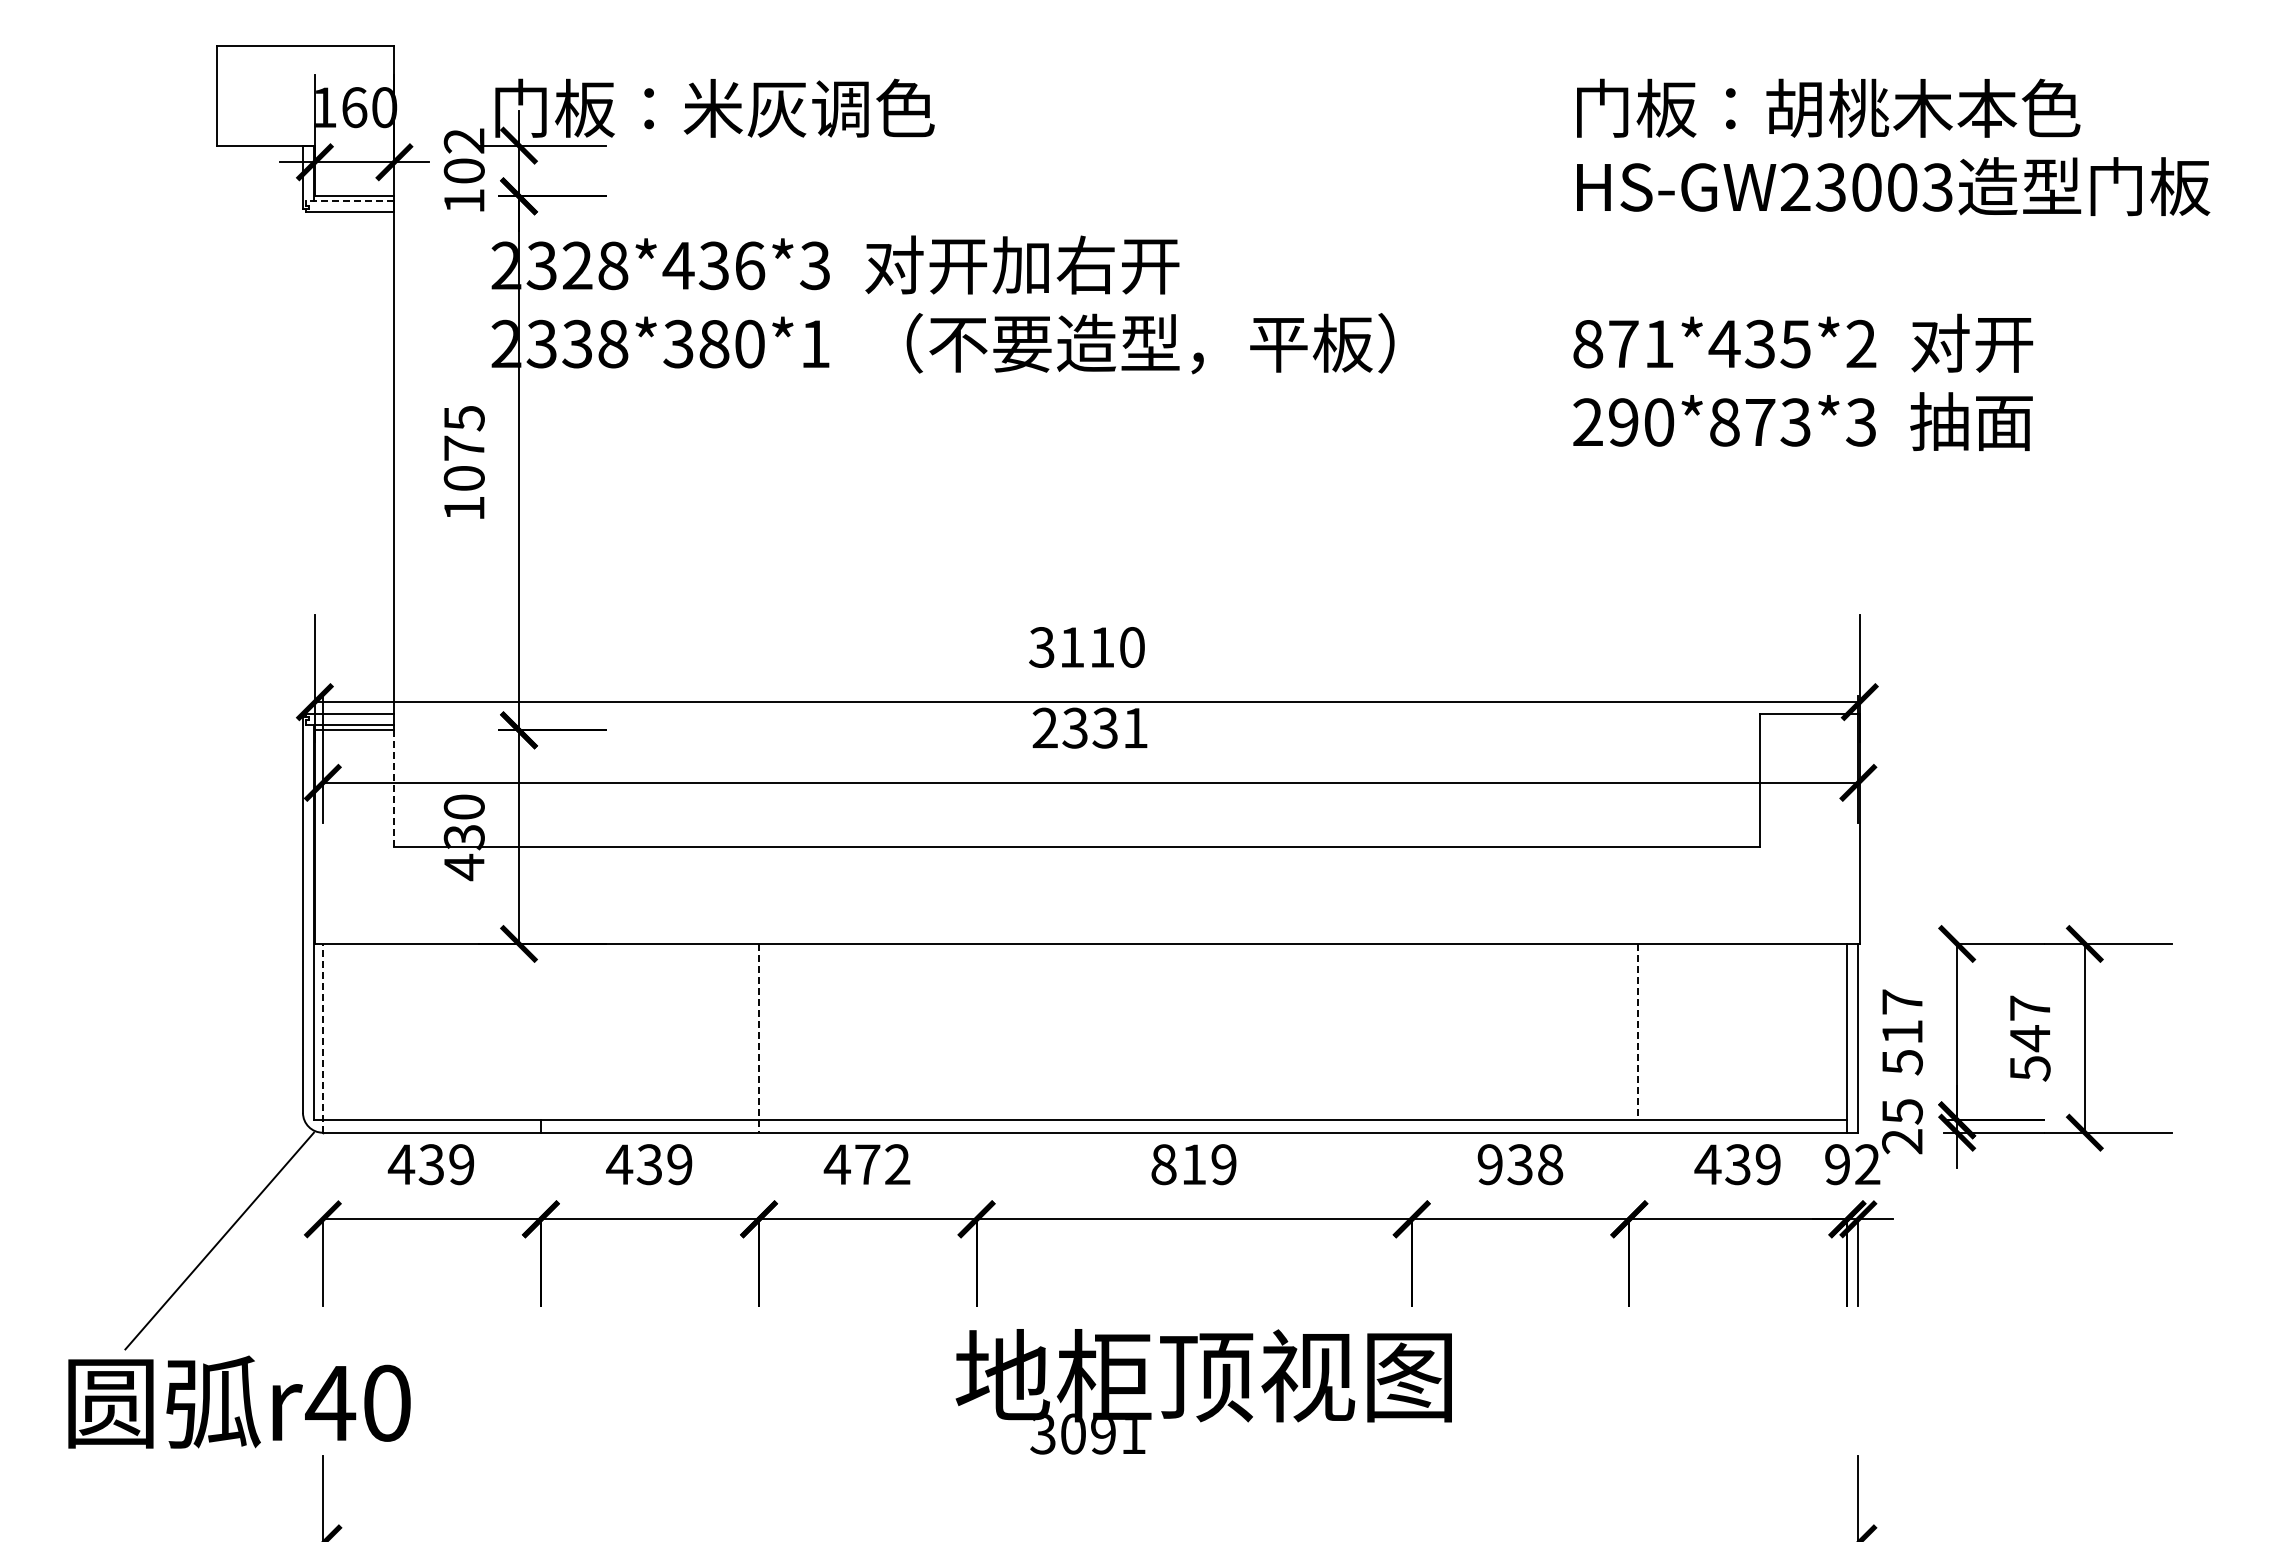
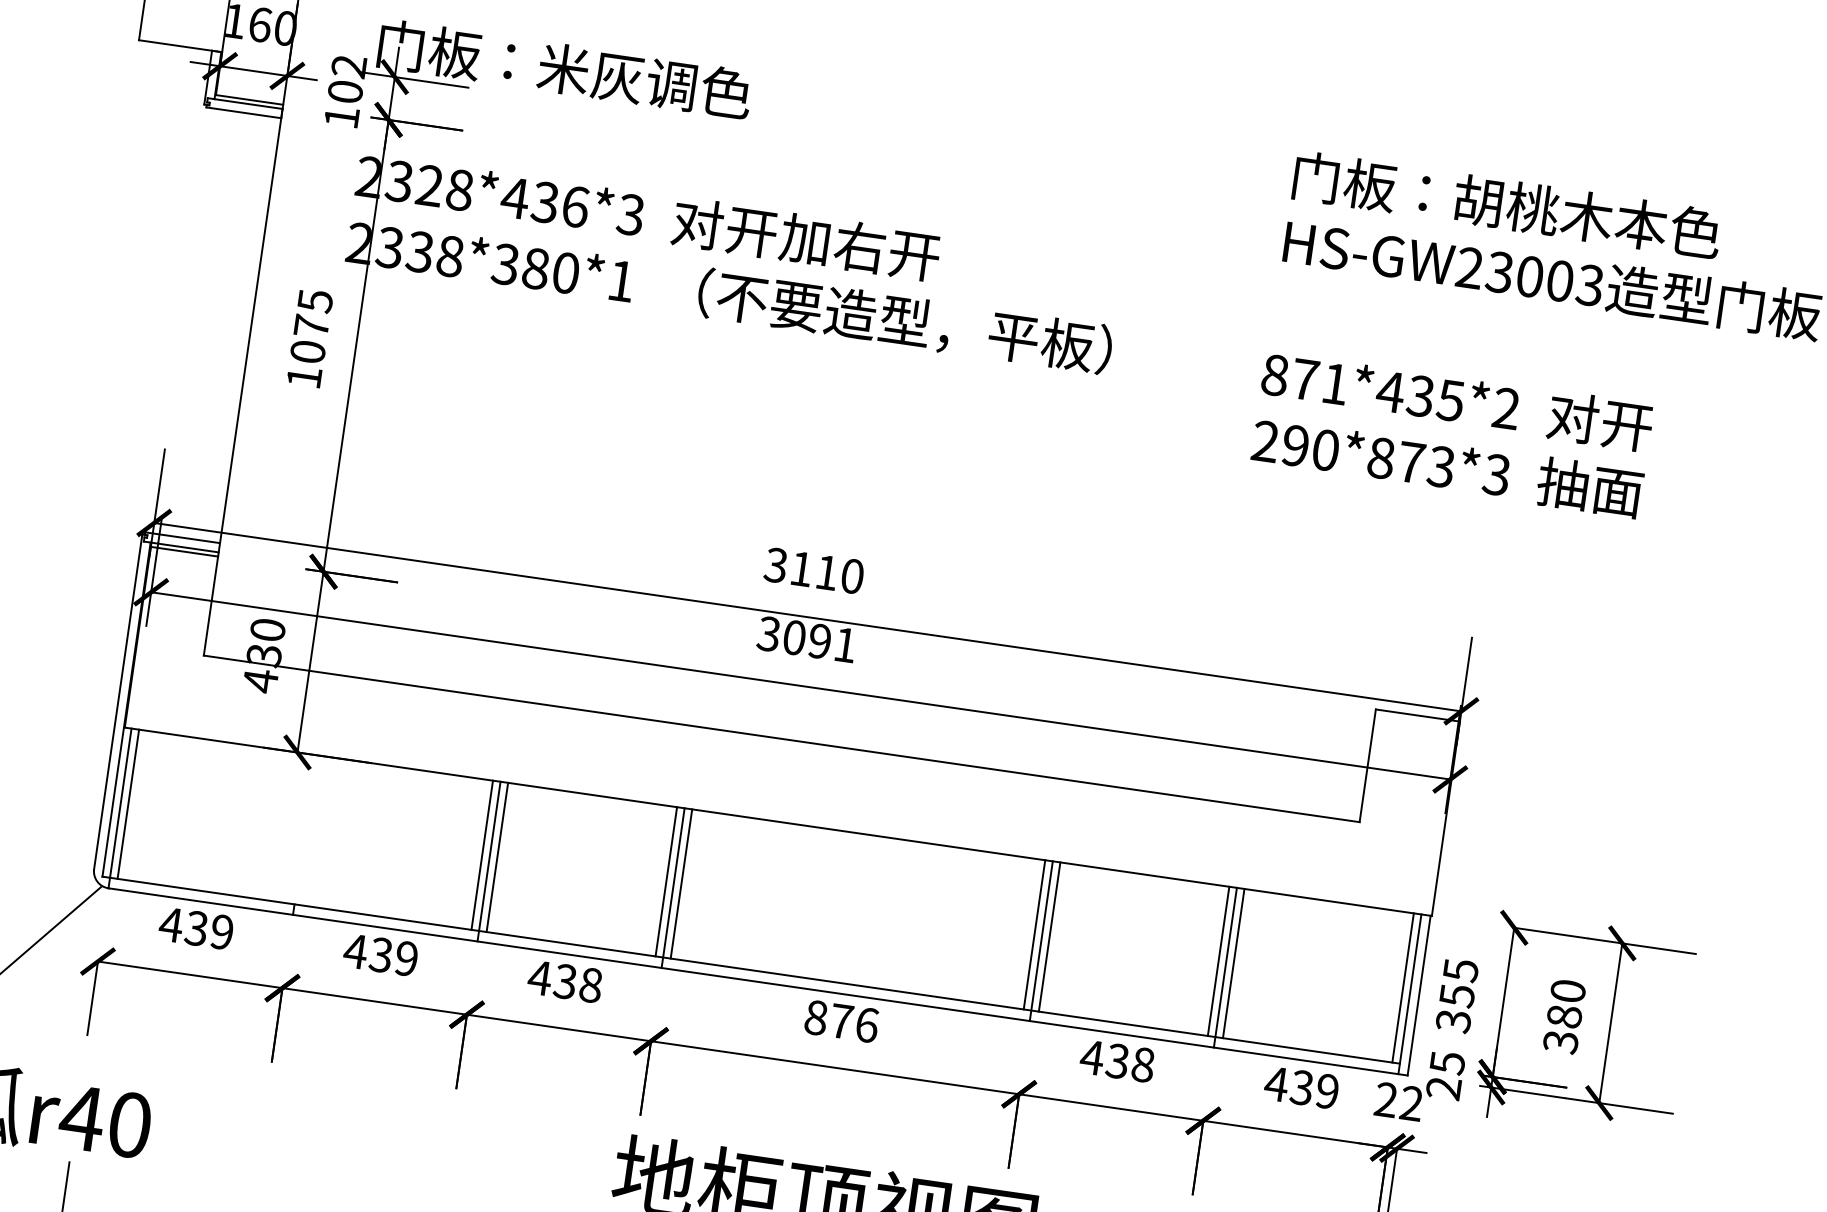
line: (349, 201) -> (244, 103), dashed -> solid
text: (1074, 727) -> (793, 637), 2331 -> 3091
line: (394, 788) -> (211, 605), dashed -> solid
line: (331, 1031) -> (128, 803), added
line: (750, 1031) -> (482, 854), added
line: (767, 1031) -> (497, 856), added
line: (967, 1031) -> (666, 881), added
line: (985, 1031) -> (681, 883), added
line: (1402, 1031) -> (1034, 934), added
line: (1420, 1031) -> (1049, 936), added
line: (1620, 1031) -> (1218, 960), added
line: (1838, 1031) -> (1403, 987), added
line: (1638, 1032) -> (1233, 963), dashed -> solid
text: (1902, 1032) -> (1457, 996), 517 -> 355
line: (322, 1037) -> (119, 807), dashed -> solid
line: (976, 1037) -> (673, 887), added
line: (1411, 1037) -> (1041, 940), added
line: (1629, 1037) -> (1225, 967), added
line: (759, 1038) -> (489, 861), dashed -> solid
text: (2029, 1038) -> (1563, 1016), 547 -> 380
text: (882, 1164) -> (578, 983), 472 -> 438
text: (1208, 1164) -> (853, 1023), 819 -> 876
text: (1489, 1164) -> (1091, 1057), 938 -> 438
text: (1837, 1164) -> (1386, 1099), 92 -> 22

